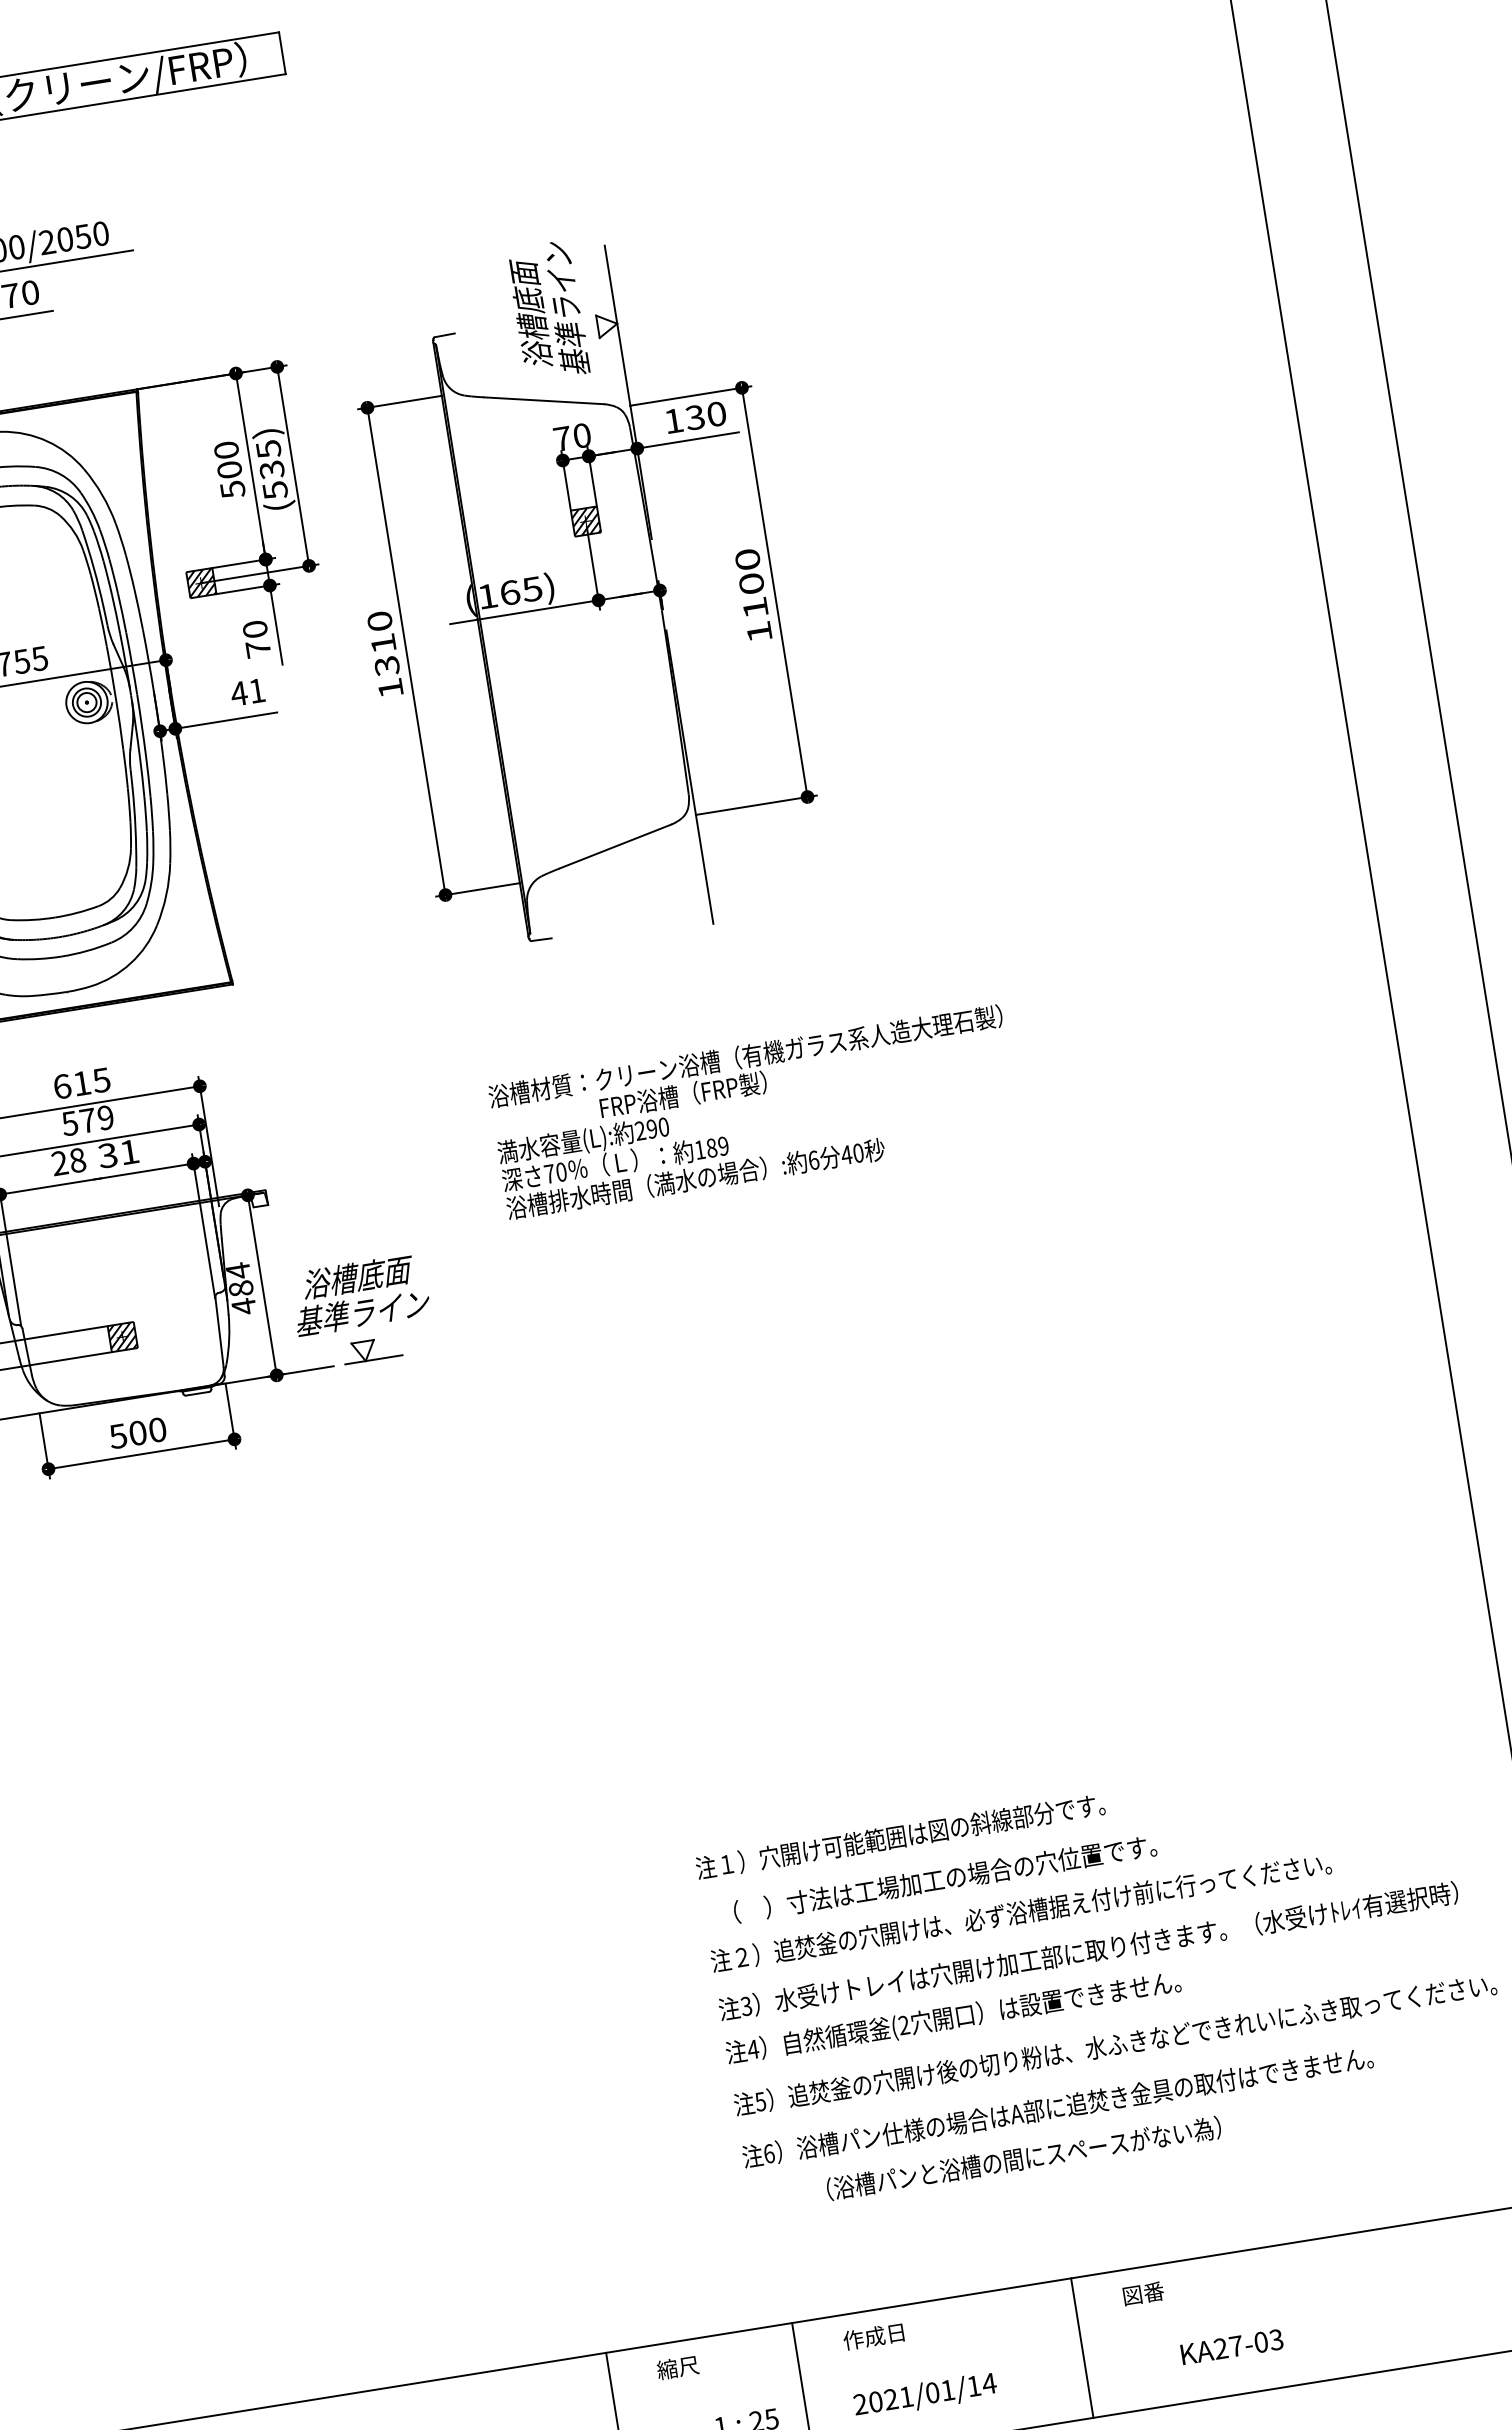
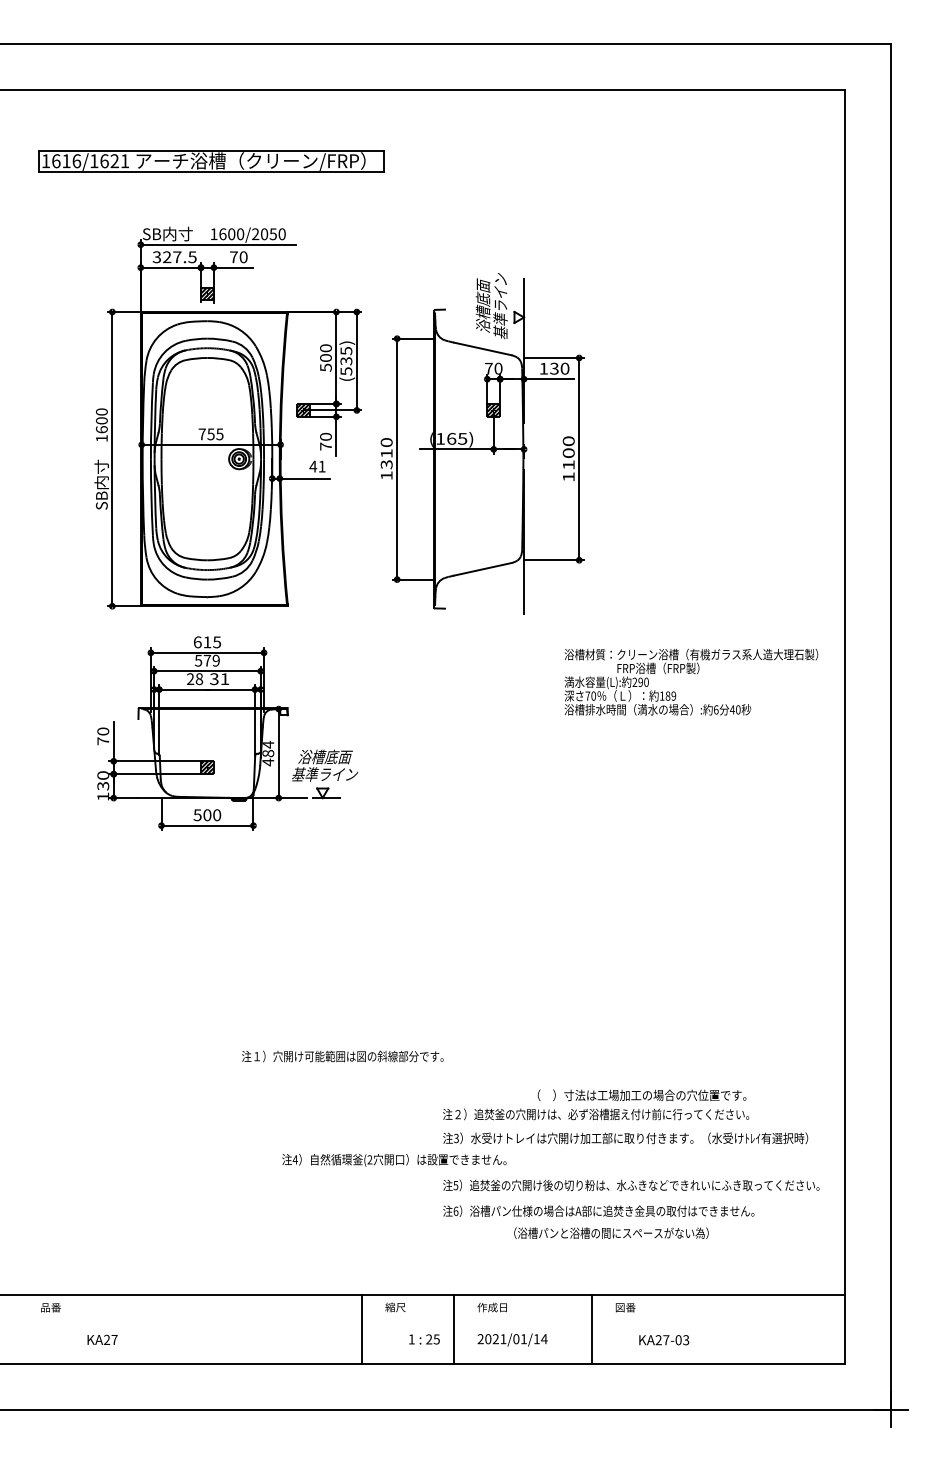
text: (754, 1110) -> (691, 681), moved
text: (899, 1836) -> (342, 1056), moved
text: (944, 1879) -> (641, 1095), moved
text: (953, 2018) -> (394, 1160), moved
text: (1023, 2156) -> (611, 1232), moved

